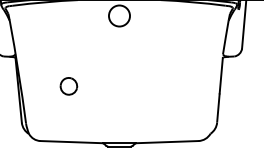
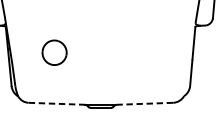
part: (68, 86) -> (54, 52), size x1.6
line: (70, 142) -> (56, 104), solid -> dashed
line: (168, 142) -> (145, 104), solid -> dashed

